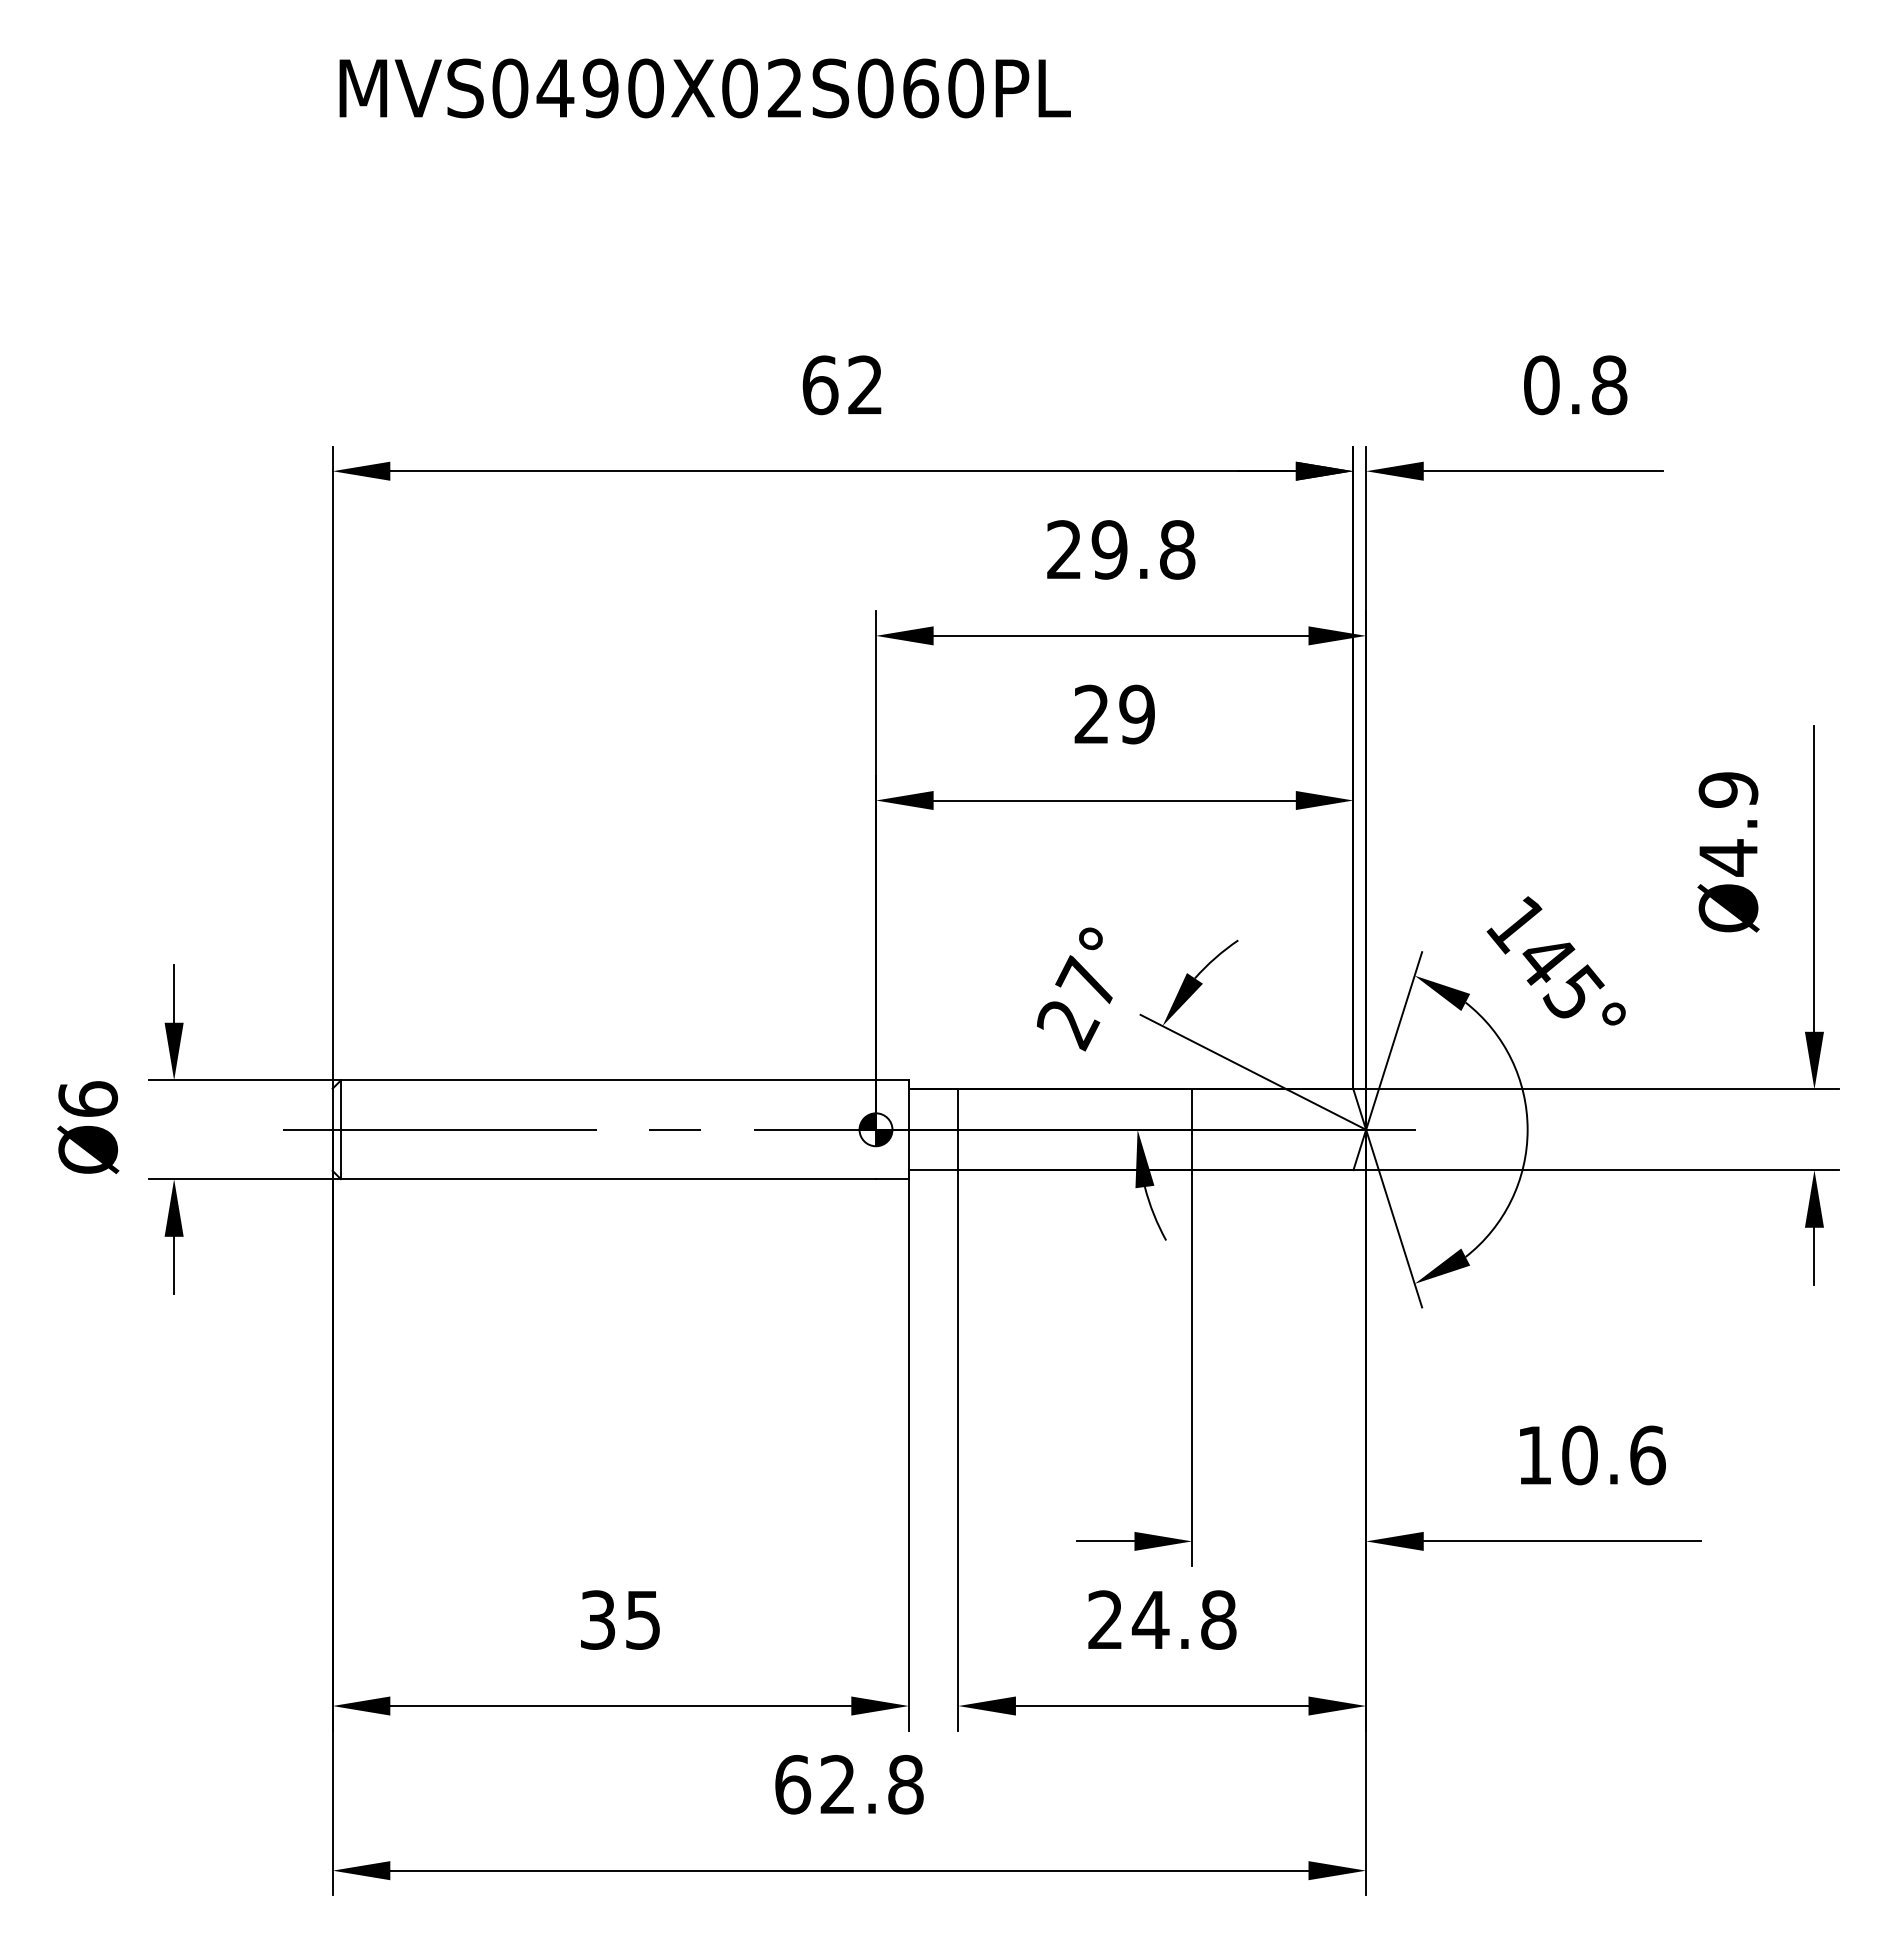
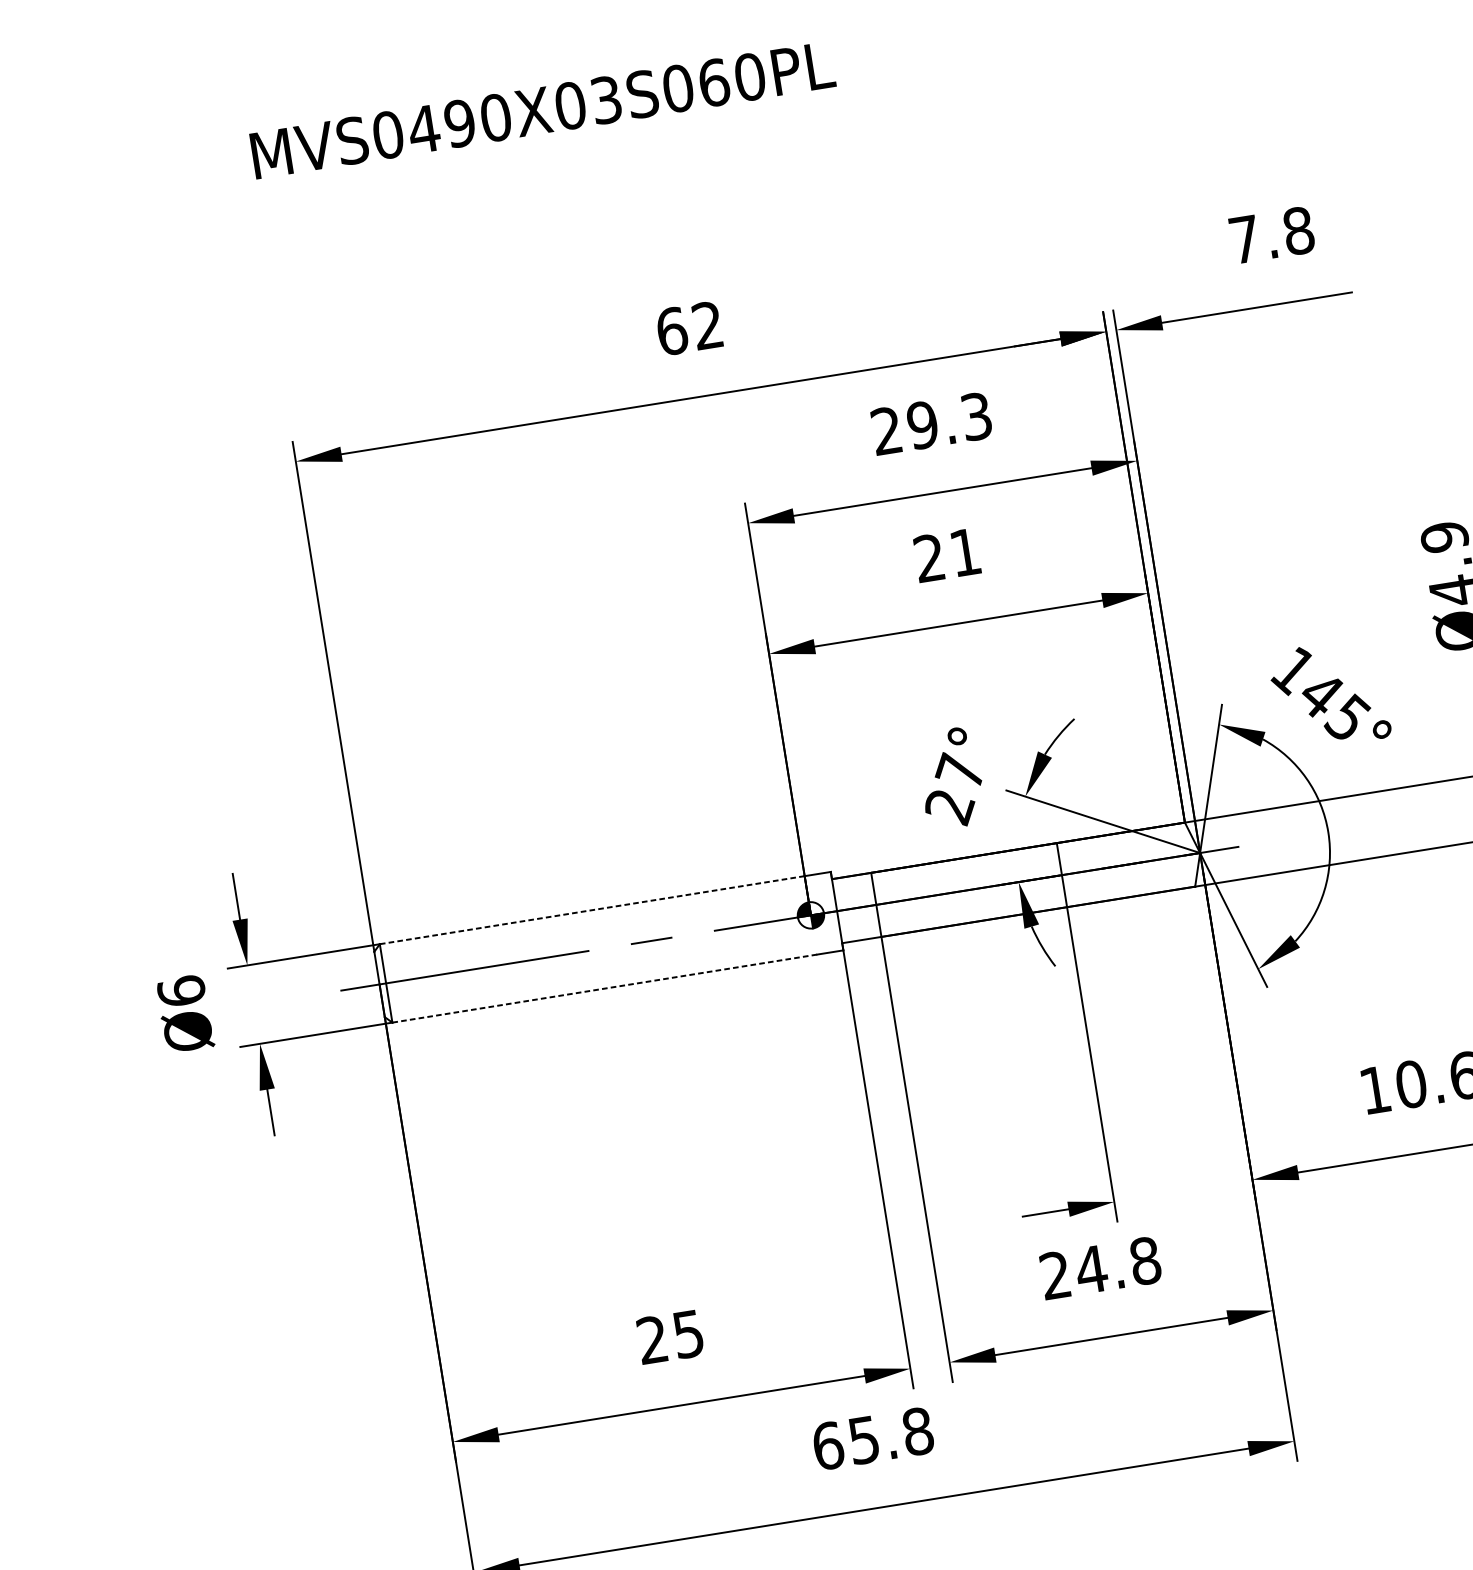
text: (785, 88) -> (606, 100), MVS0490X02S060PL -> MVS0490X03S060PL
text: (1541, 385) -> (1244, 239), 0.8 -> 7.8
text: (1177, 549) -> (976, 416), 29.8 -> 29.3
text: (1136, 714) -> (964, 552), 29 -> 21
line: (608, 1080) -> (592, 910), solid -> dashed
line: (608, 1179) -> (604, 988), solid -> dashed
text: (597, 1619) -> (652, 1339), 35 -> 25
text: (837, 1784) -> (863, 1440), 62.8 -> 65.8

